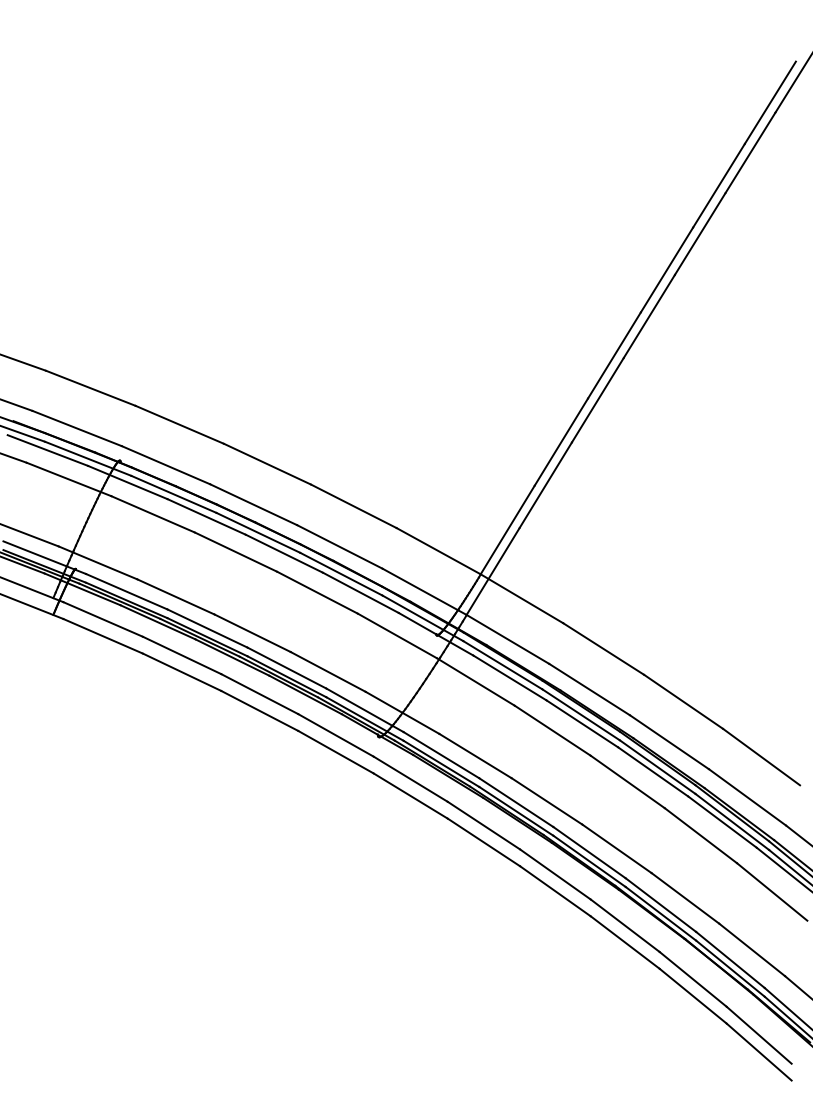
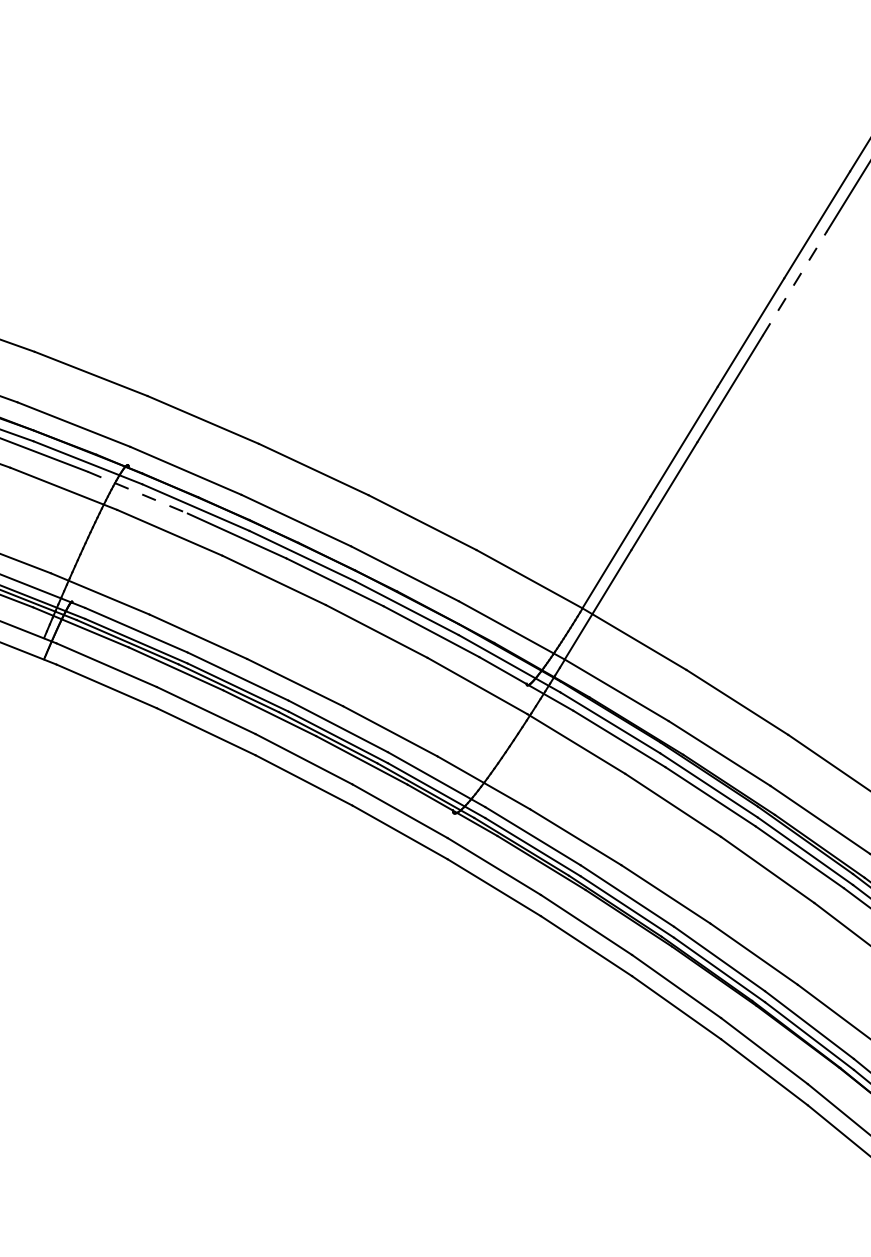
line: (649, 316) -> (795, 283), solid -> dashed
line: (128, 482) -> (138, 492), solid -> dashed

